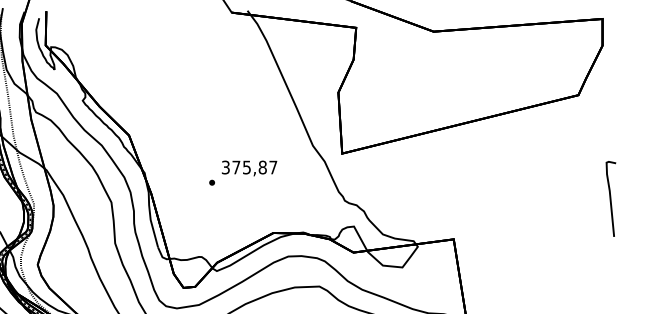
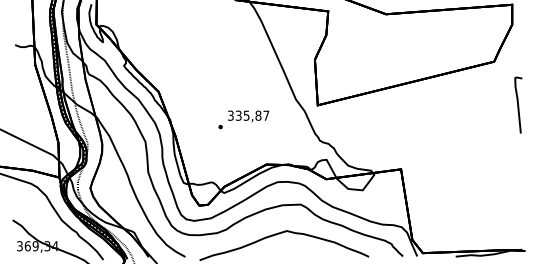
text: (236, 167) -> (238, 115), 375,87 -> 335,87
curve: (611, 198) -> (518, 104), moved

